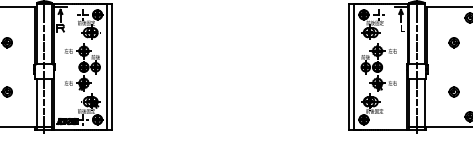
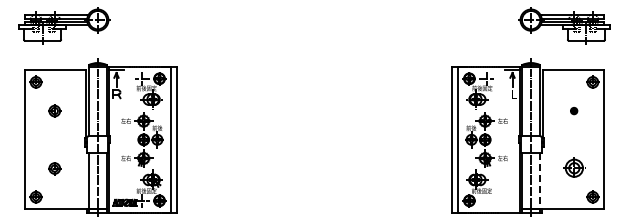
part: (453, 42) -> (573, 110), size x0.6
part: (453, 91) -> (573, 168), size x1.6
line: (425, 103) -> (540, 181), solid -> dashed

